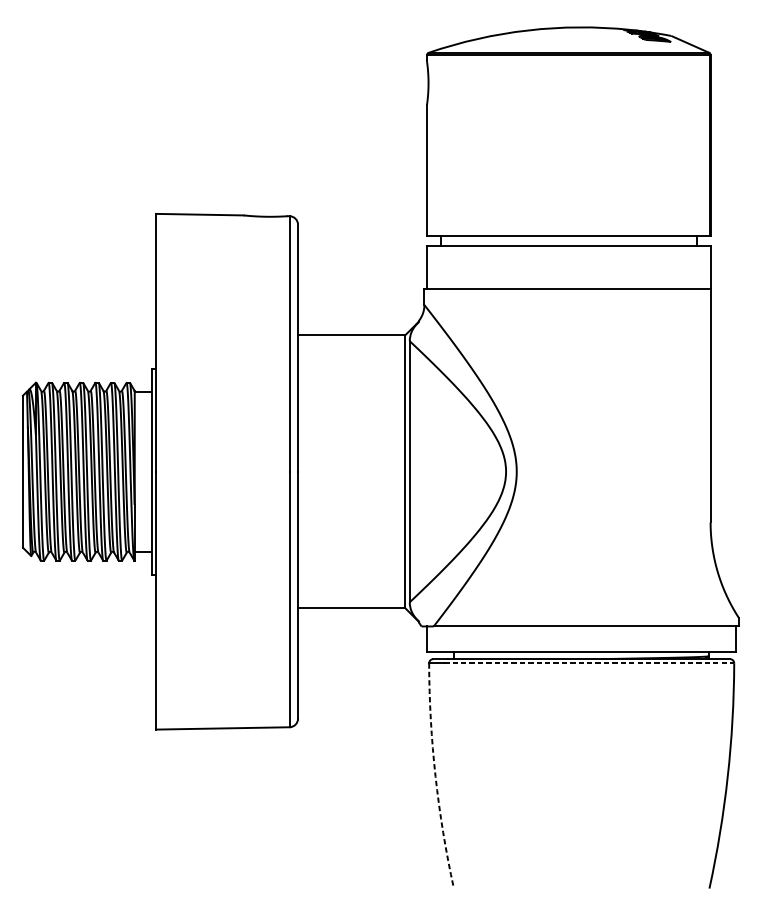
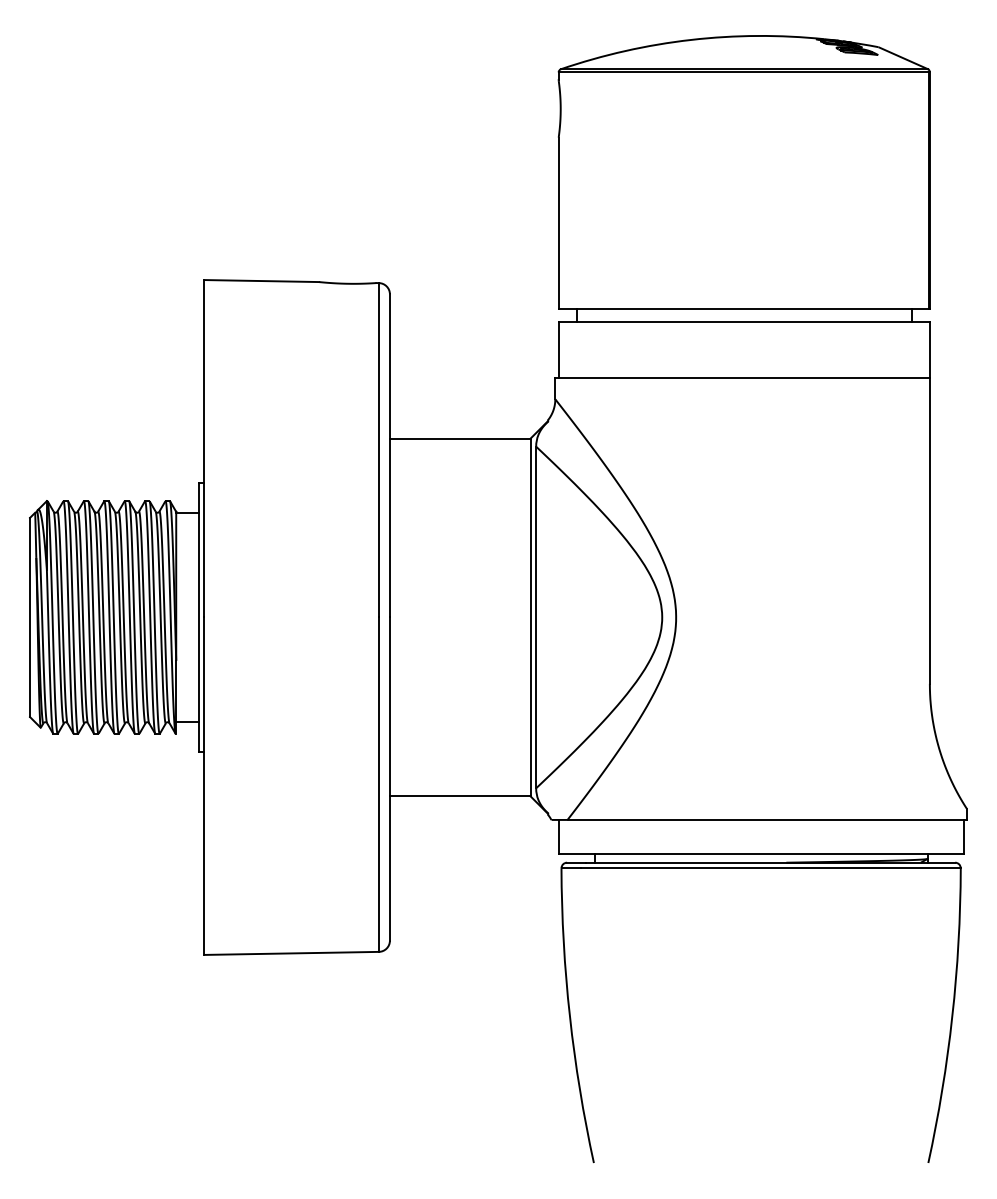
line: (588, 663) -> (770, 868), dashed -> solid
arc: (435, 776) -> (569, 1016), dashed -> solid

